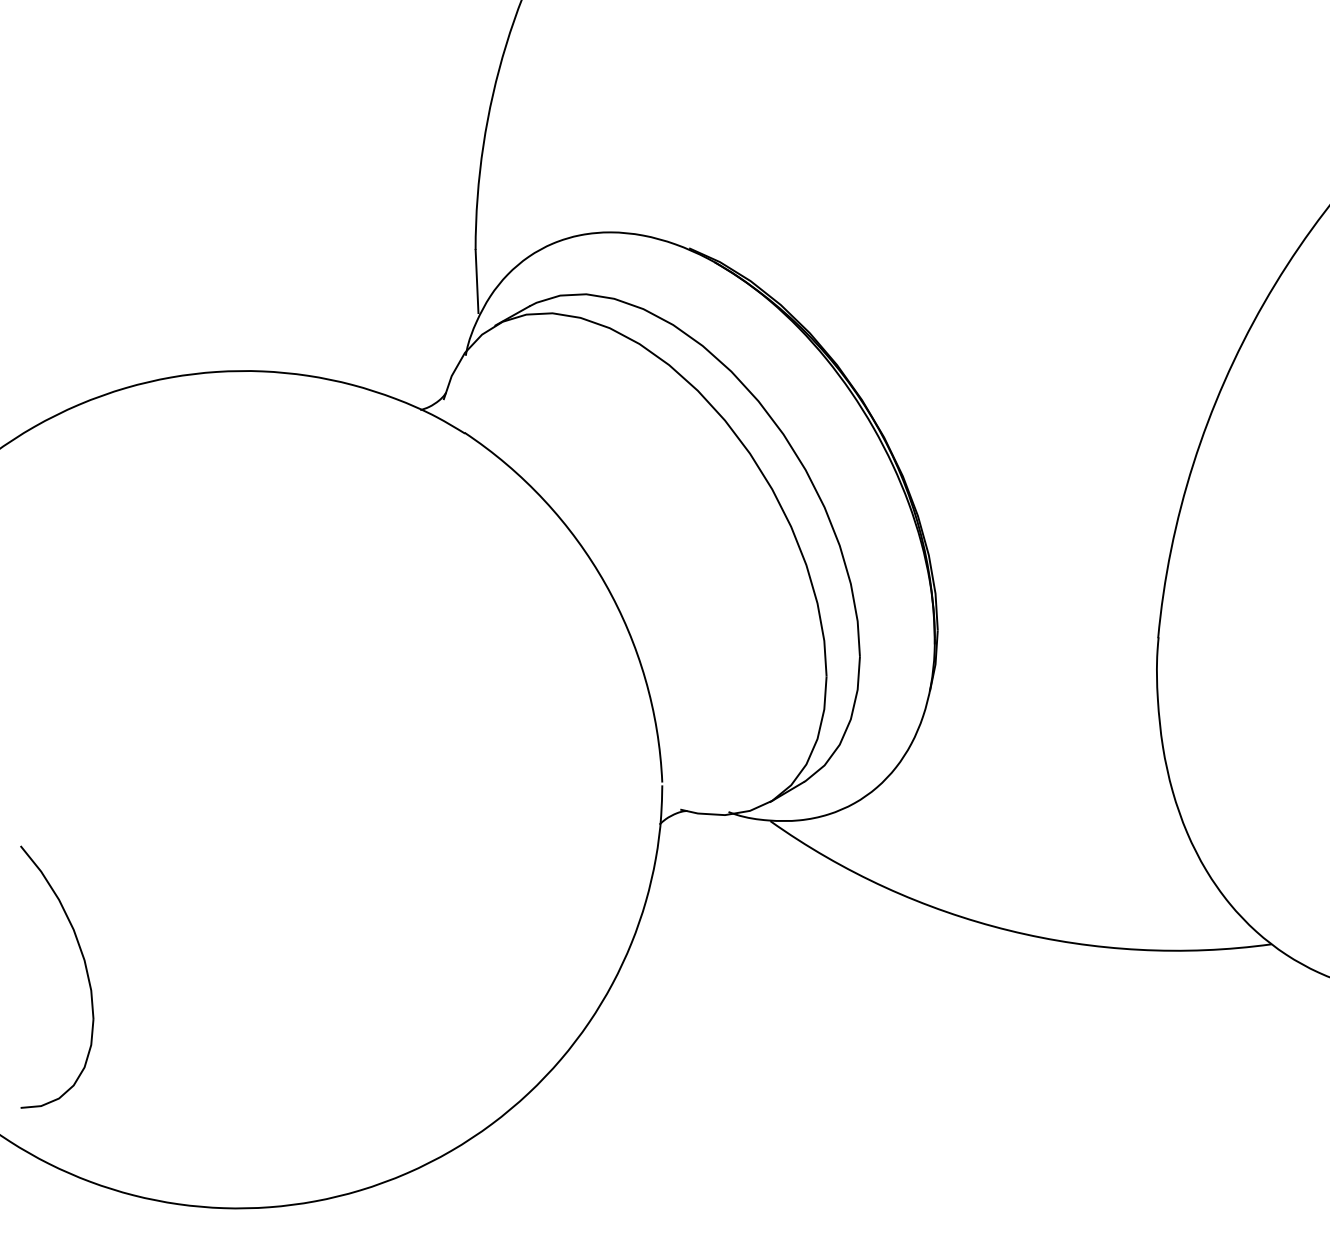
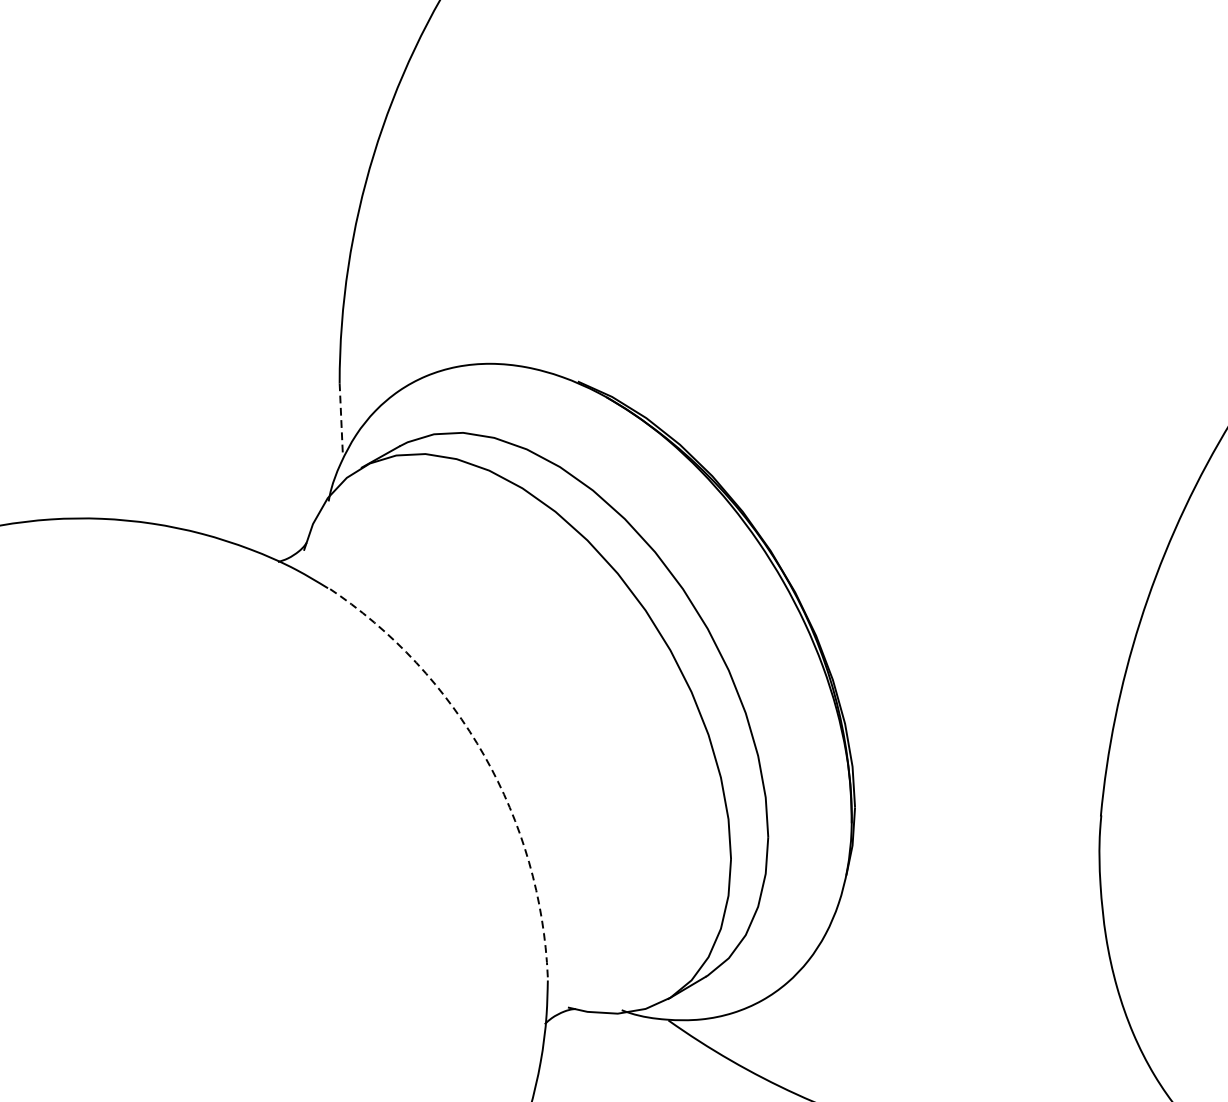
line: (477, 281) -> (341, 418), solid -> dashed
arc: (605, 583) -> (484, 755), solid -> dashed

